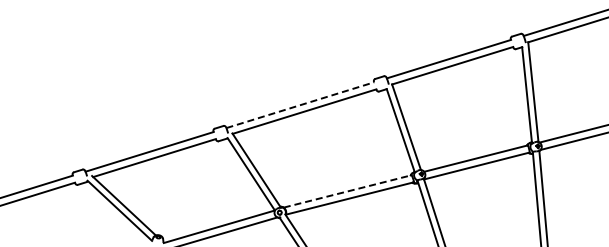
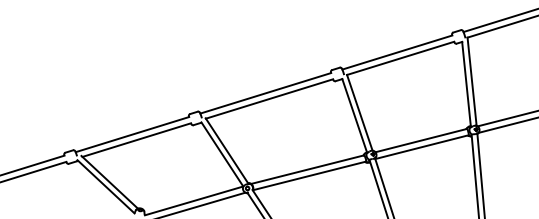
line: (300, 105) -> (265, 93), dashed -> solid
line: (347, 191) -> (307, 169), dashed -> solid

